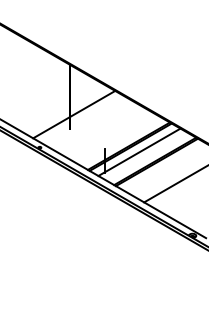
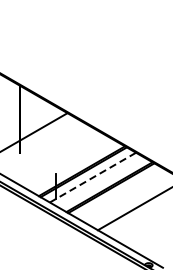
line: (139, 152) -> (93, 177), solid -> dashed

